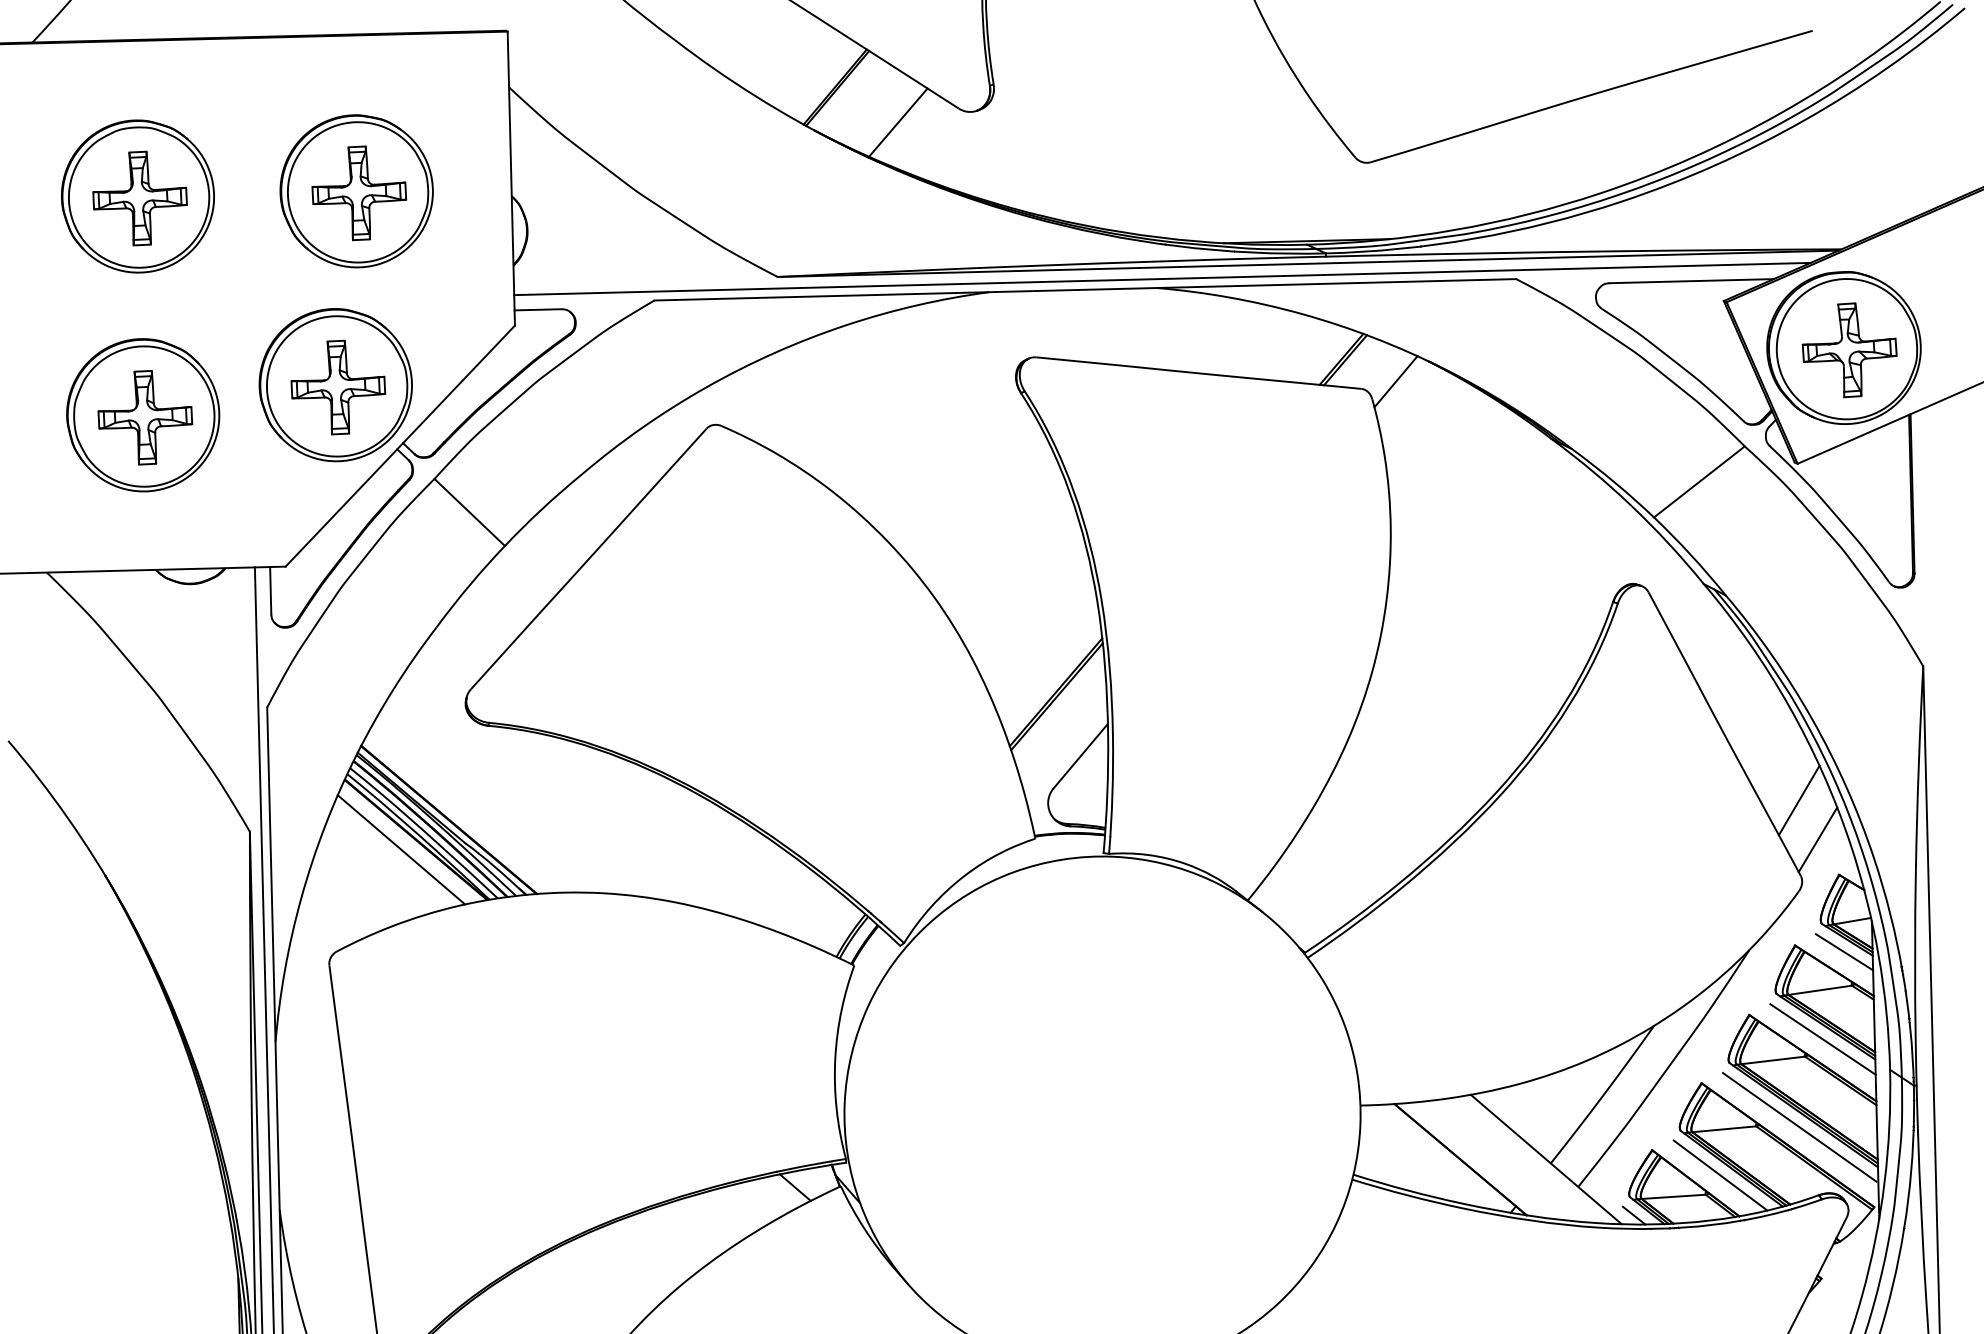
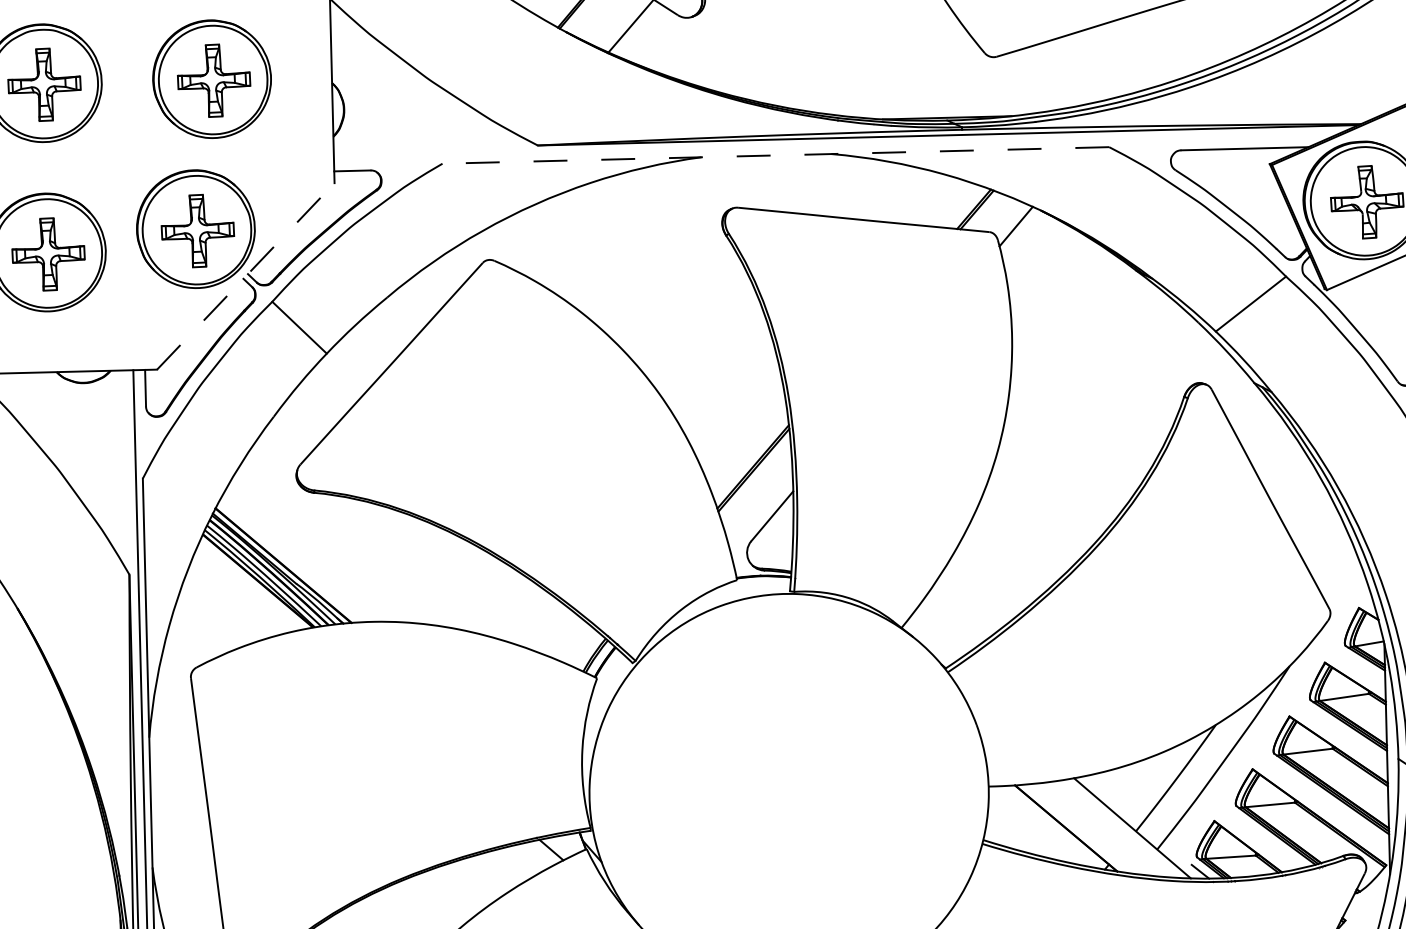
line: (1162, 278) -> (835, 146), removed
line: (1085, 289) -> (775, 155), solid -> dashed
line: (400, 445) -> (245, 275), solid -> dashed
line: (1798, 800) -> (1327, 550), removed
line: (1817, 839) -> (1342, 580), removed
line: (401, 849) -> (246, 588), removed
line: (1844, 952) -> (1363, 668), removed
line: (1822, 1039) -> (1346, 735), removed
line: (1799, 1127) -> (1328, 803), removed
line: (1720, 1175) -> (1267, 840), removed

